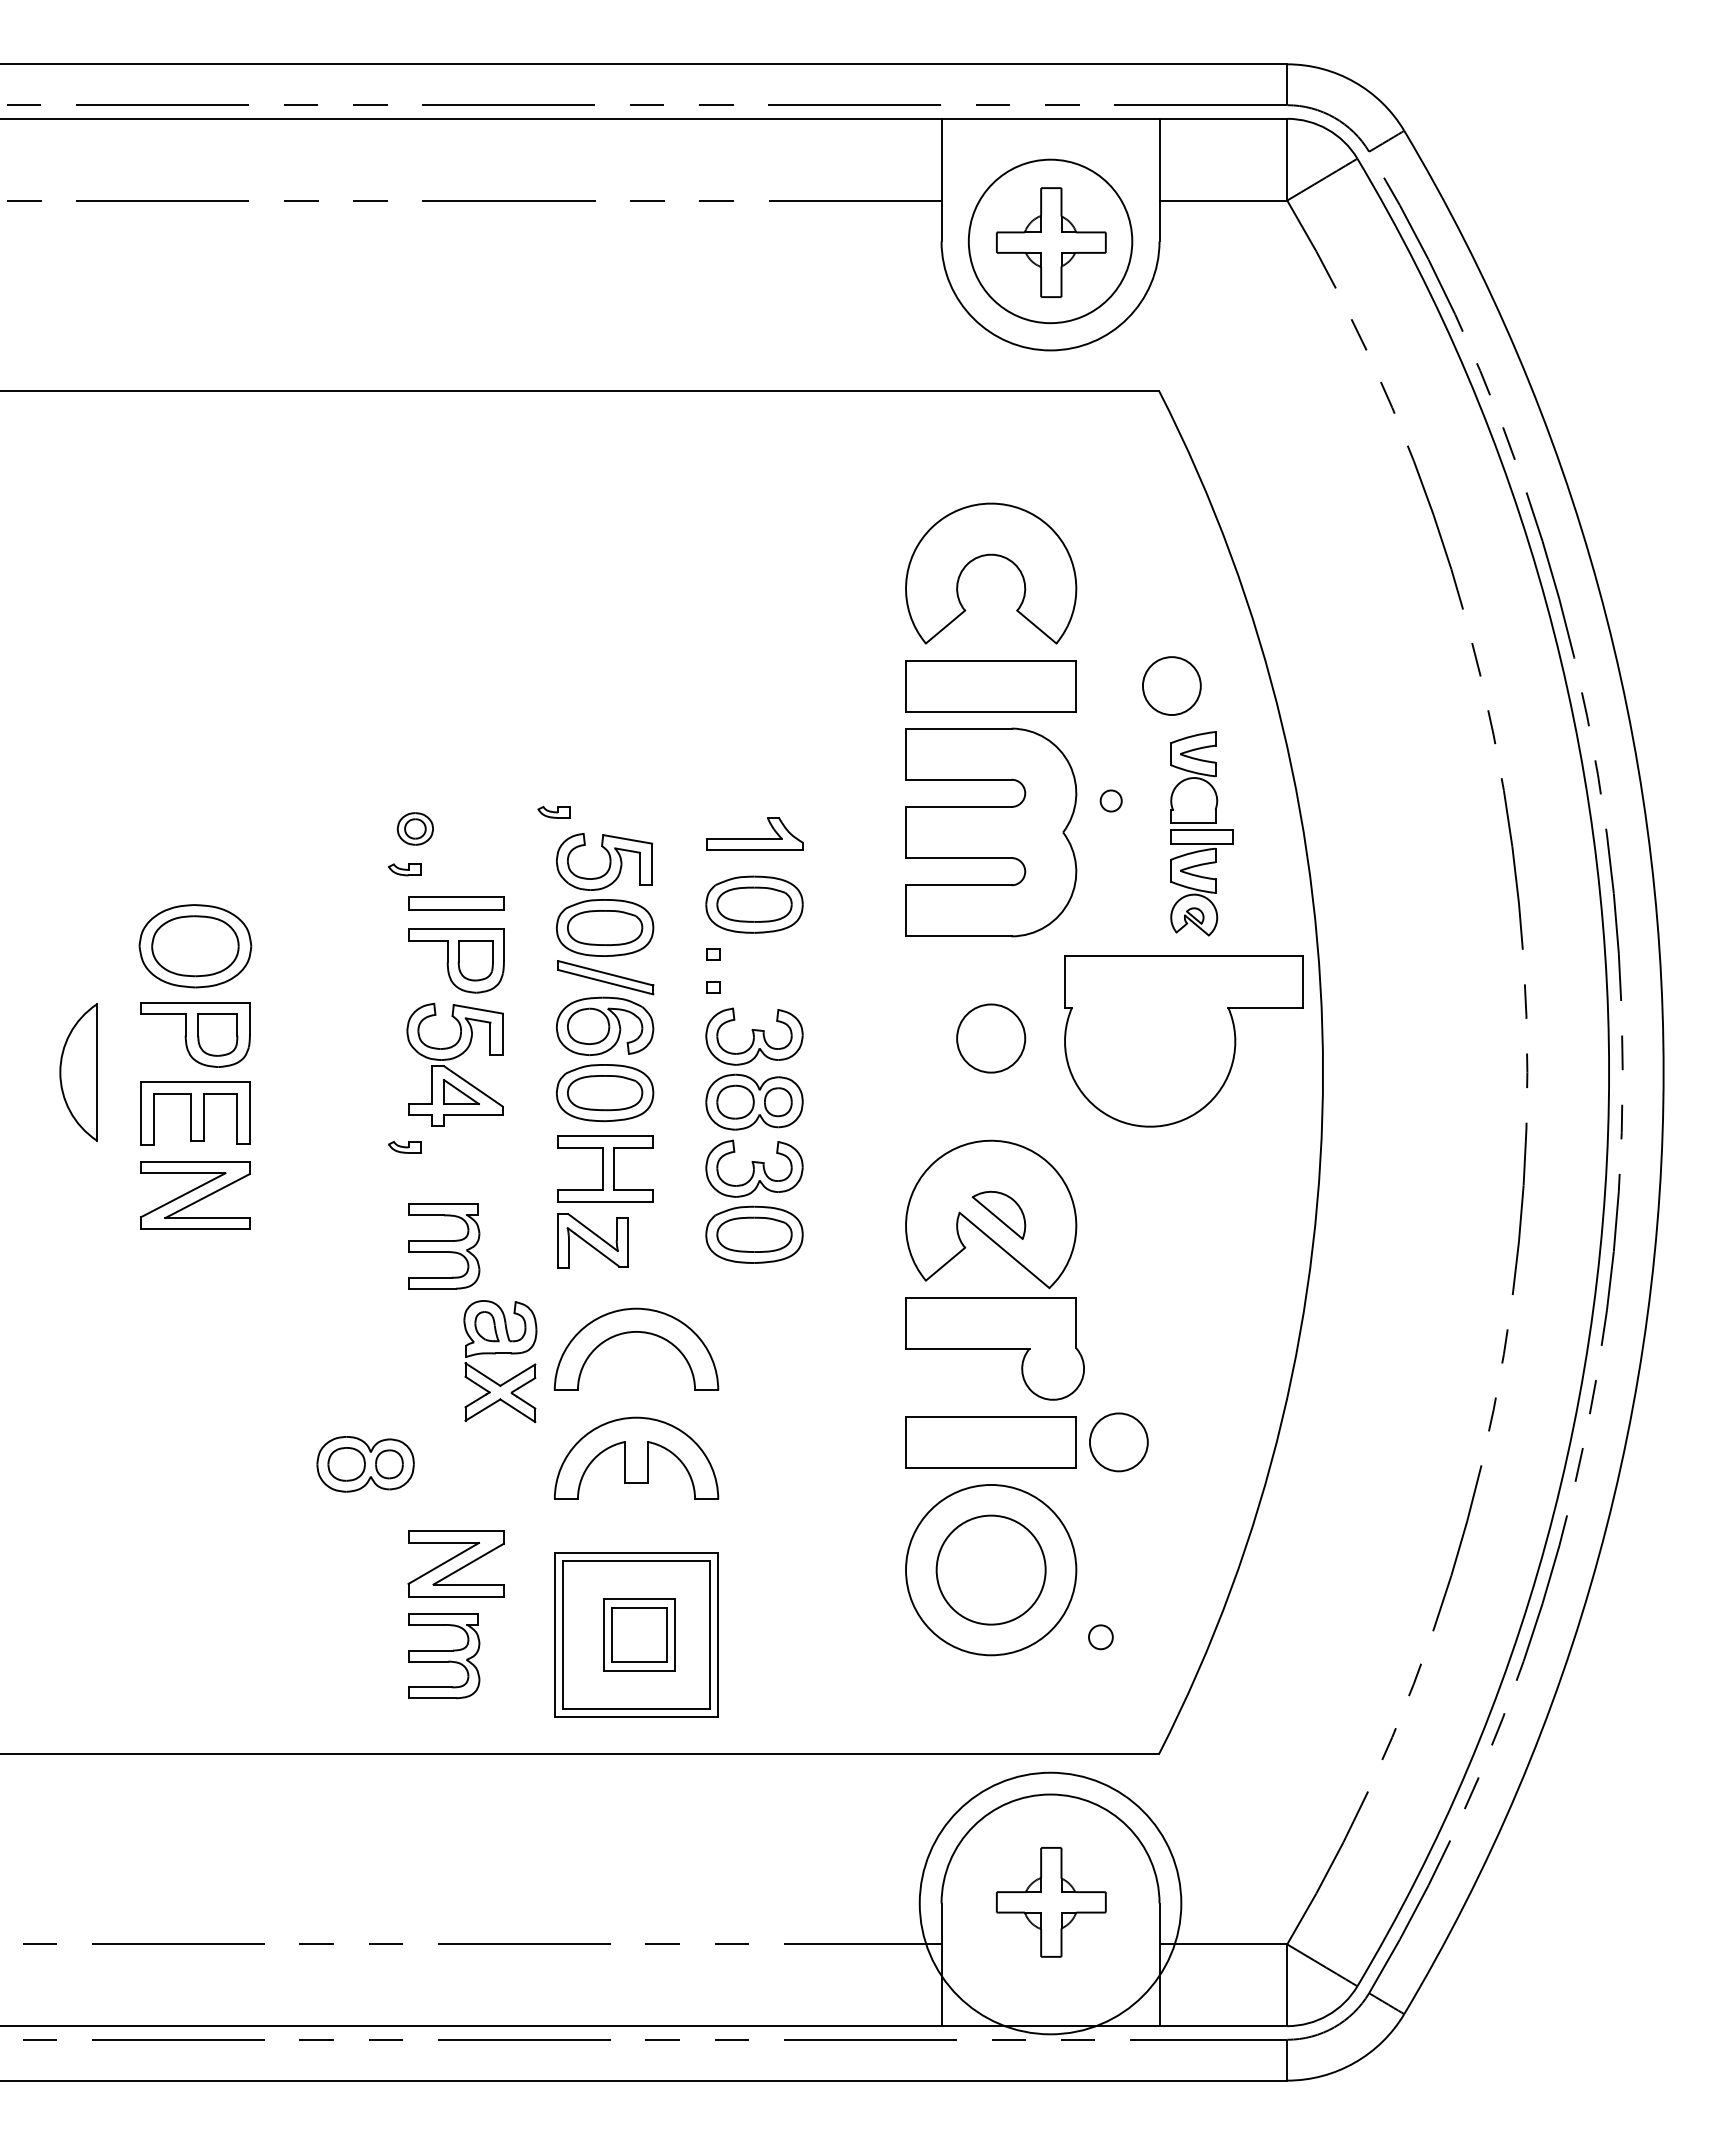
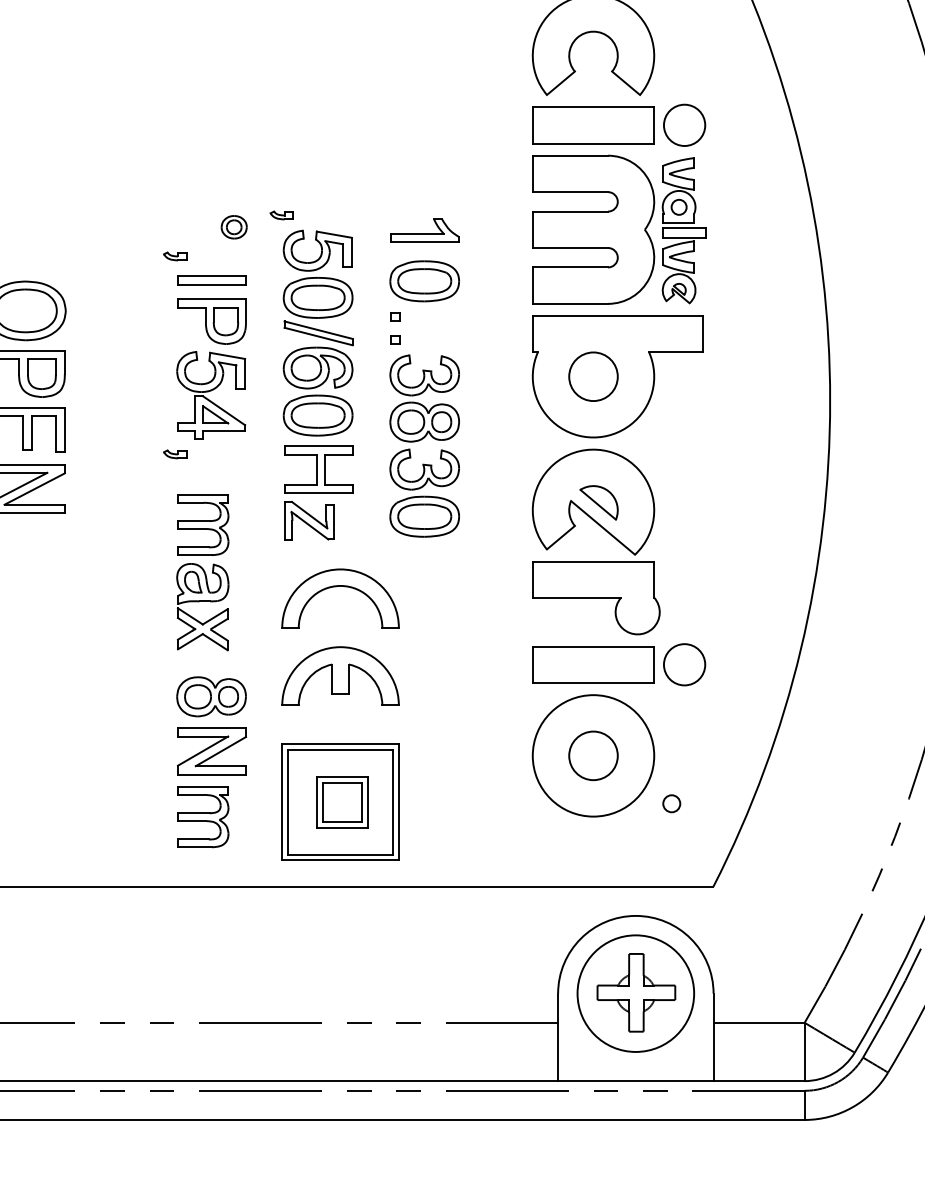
circle: (1171, 685) -> (684, 124), moved
part: (414, 828) -> (233, 226), moved
part: (1201, 833) -> (684, 230), moved
part: (1183, 1041) -> (617, 376), moved
part: (500, 1353) -> (202, 601), moved
part: (365, 1464) -> (211, 696), moved
circle: (991, 1570) -> (593, 756), size x0.62
circle: (1050, 1903) -> (635, 993), size x0.62

